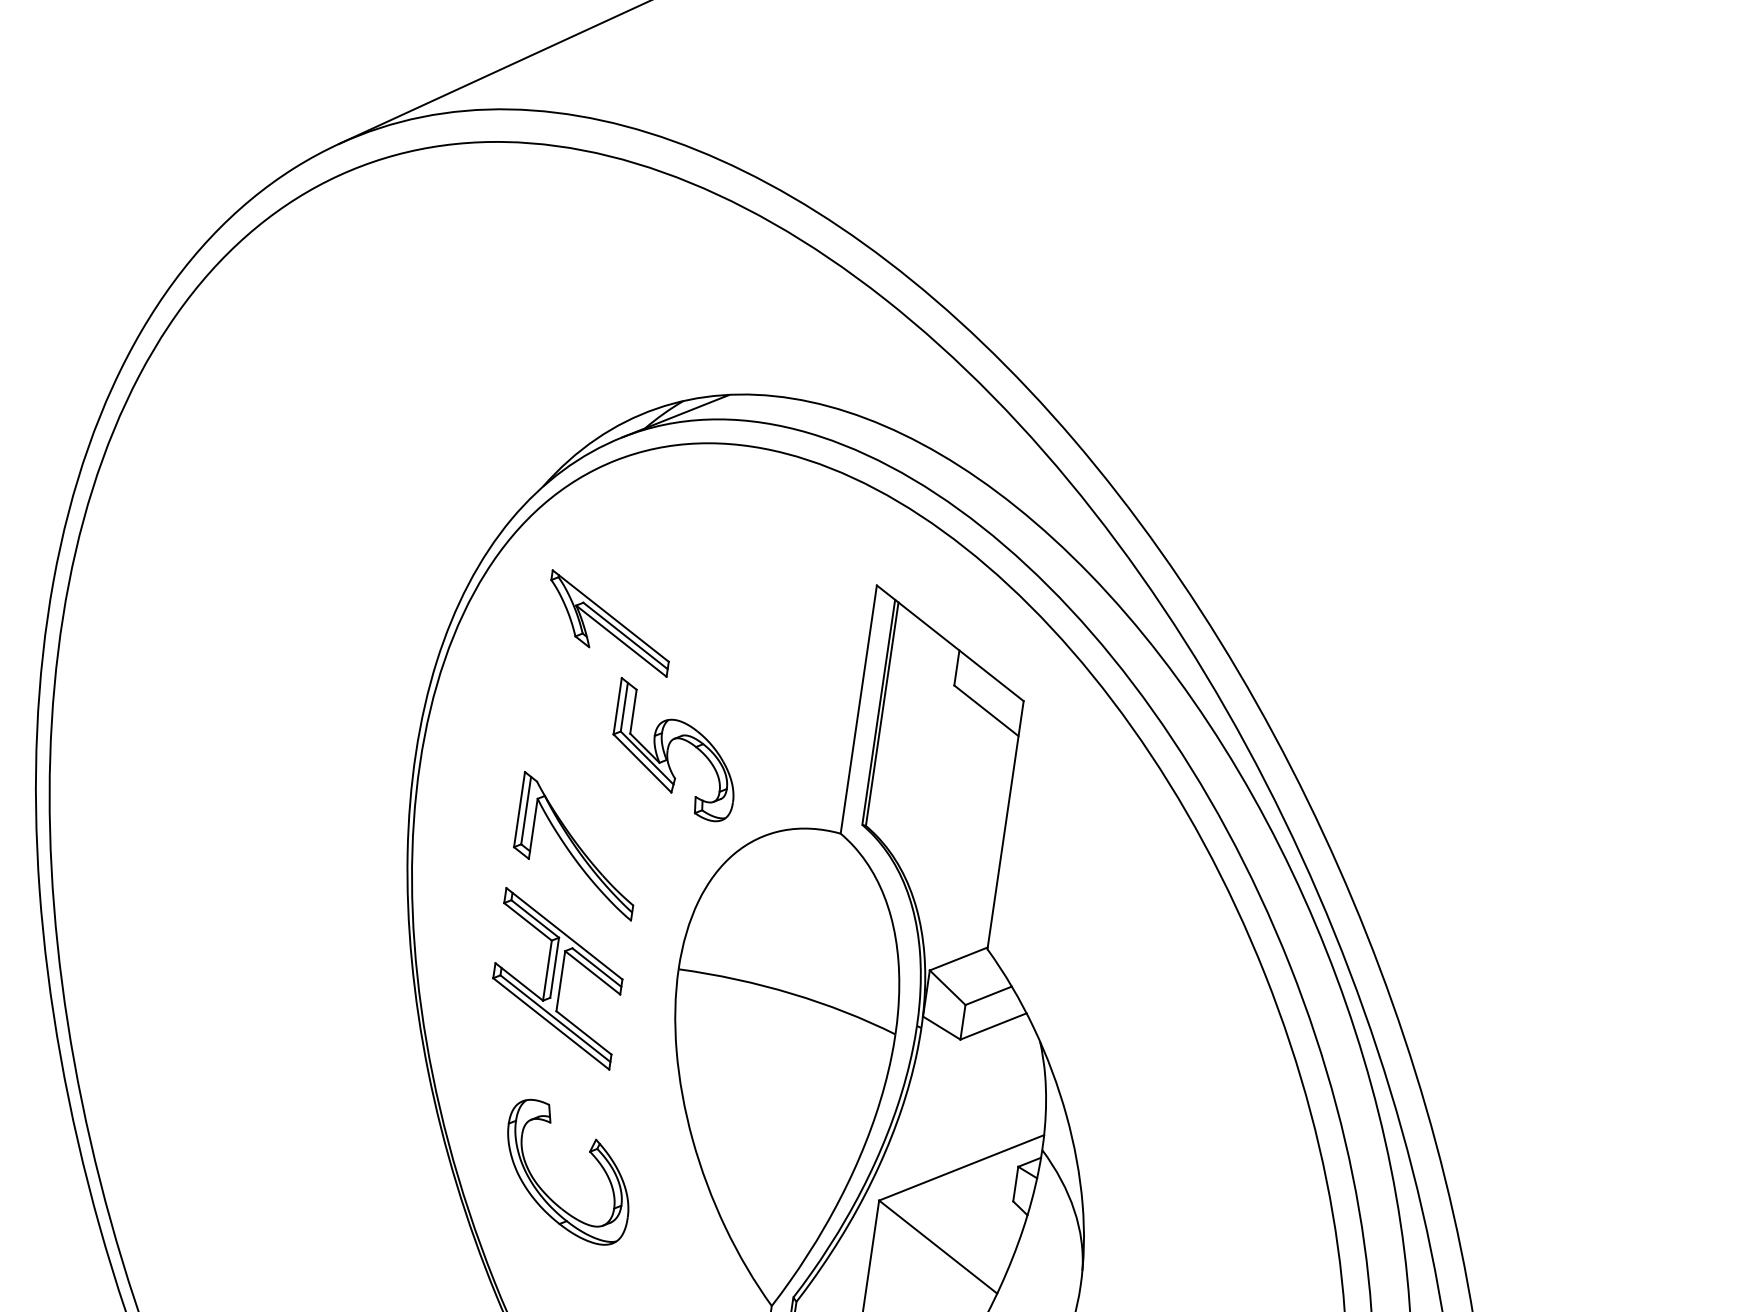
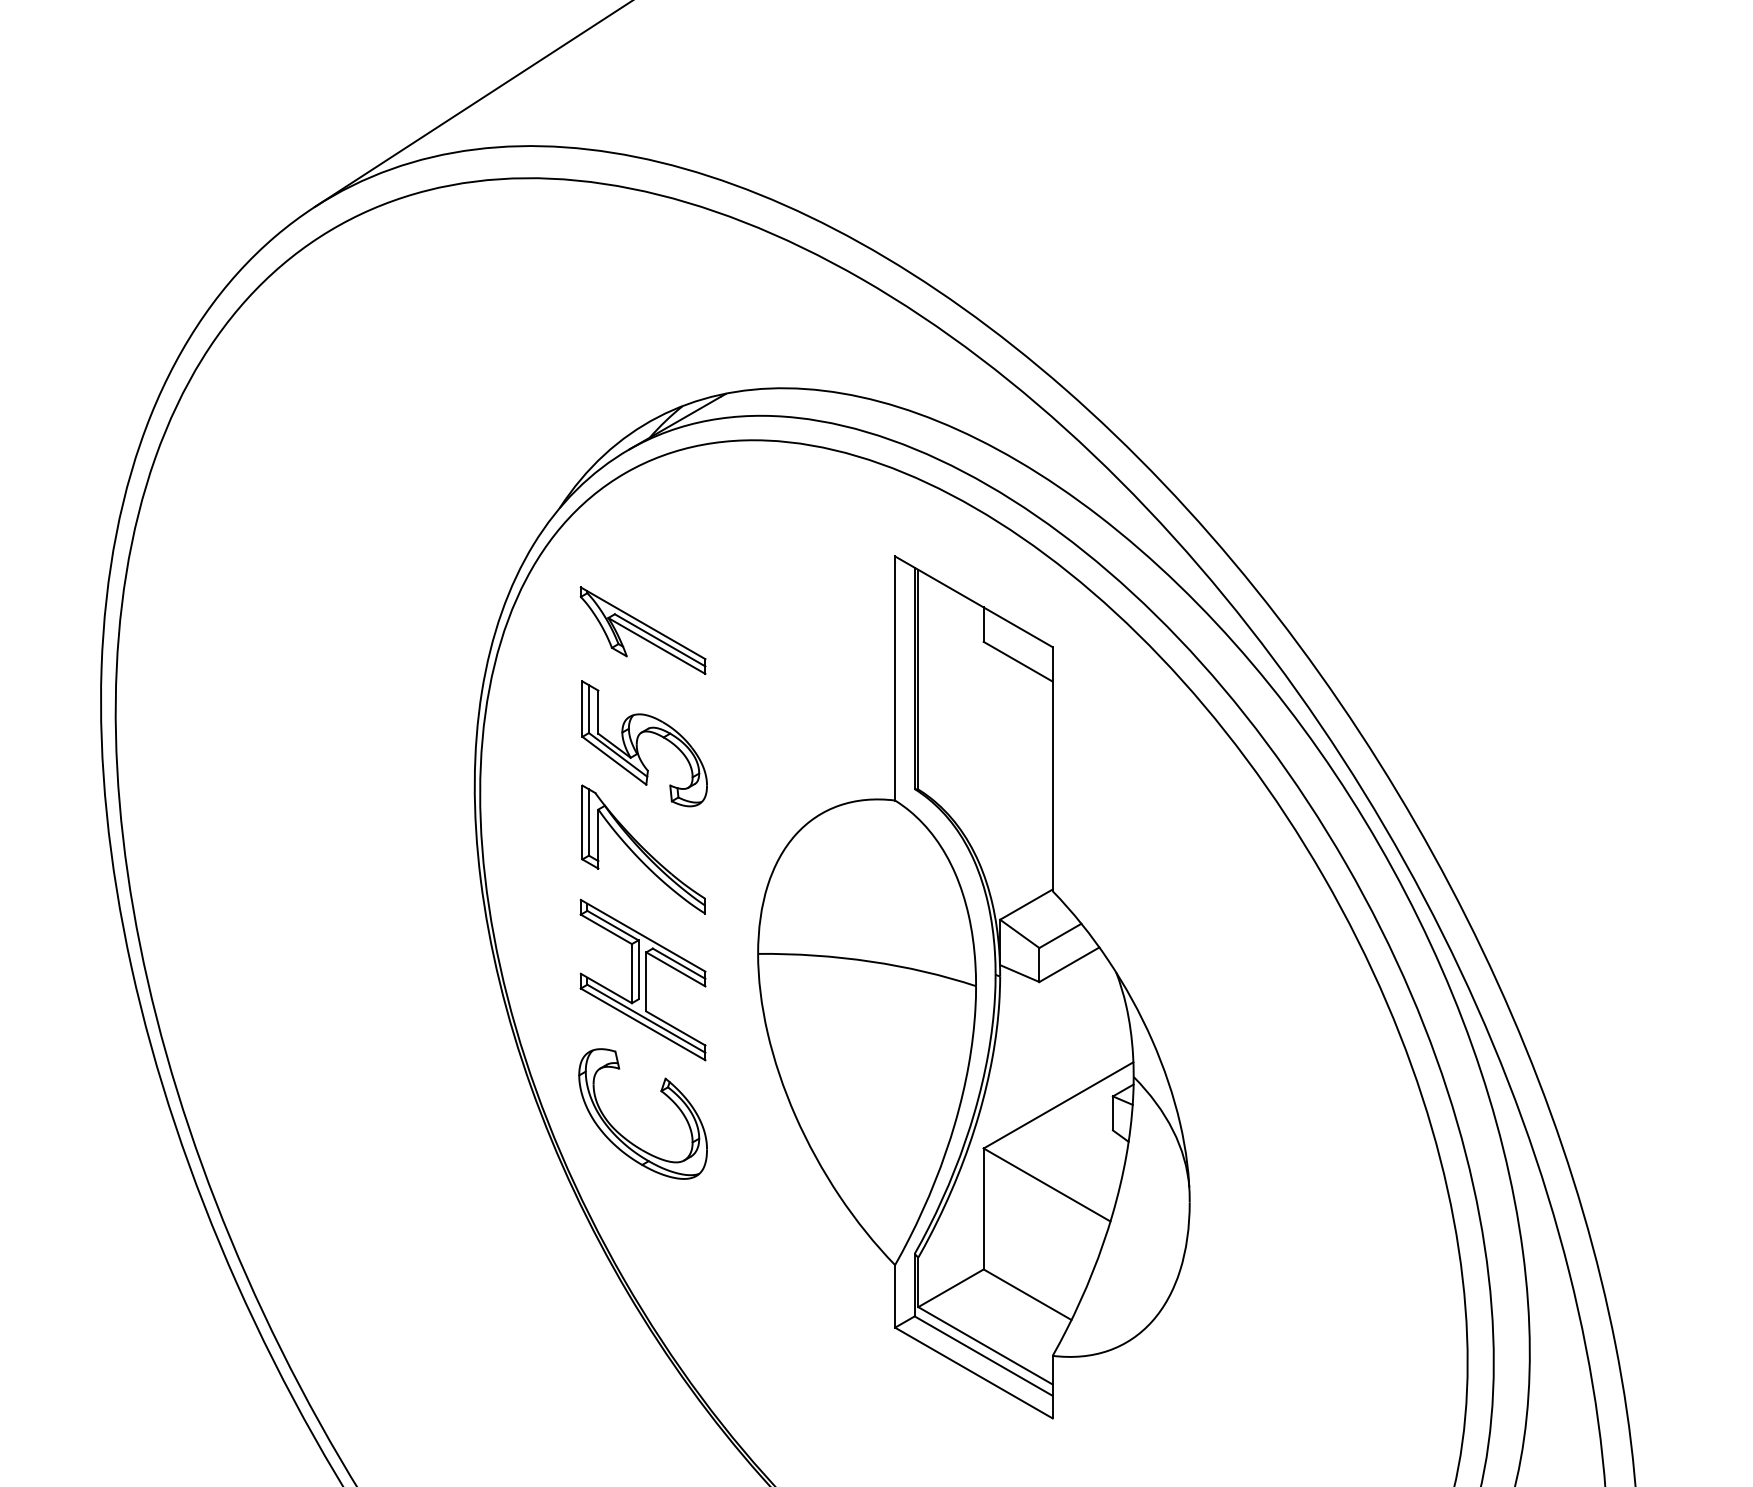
part: (668, 749) -> (637, 743), moved
part: (590, 1154) -> (662, 1093), moved

